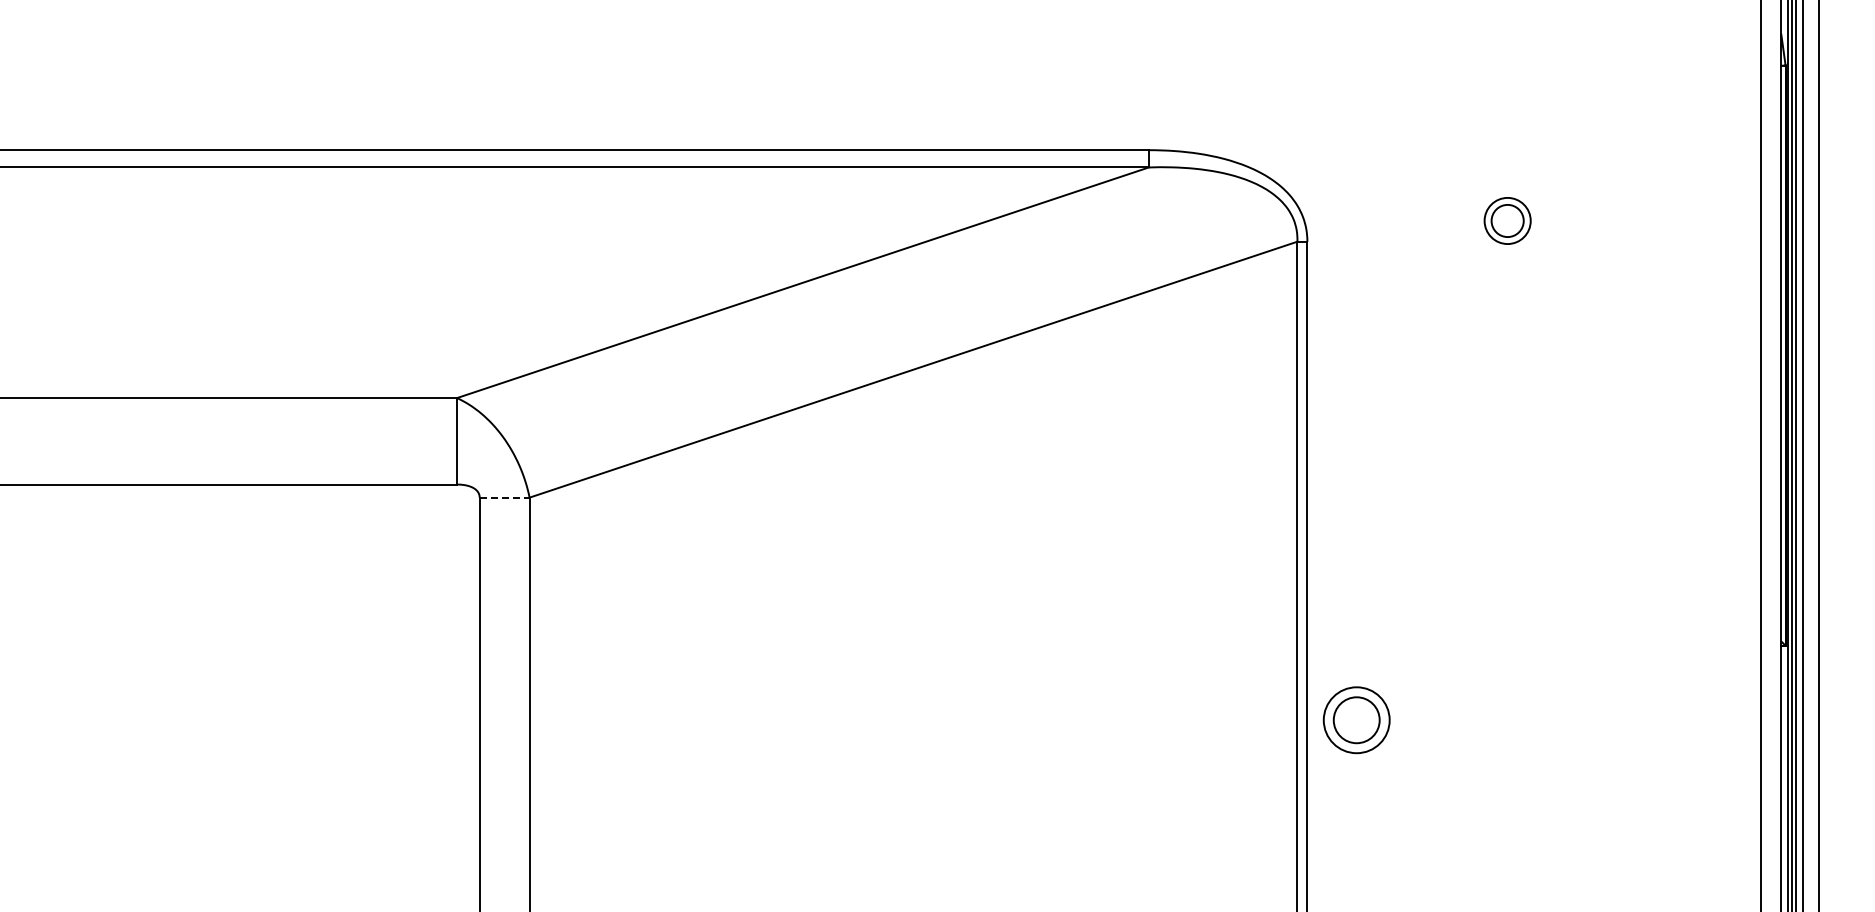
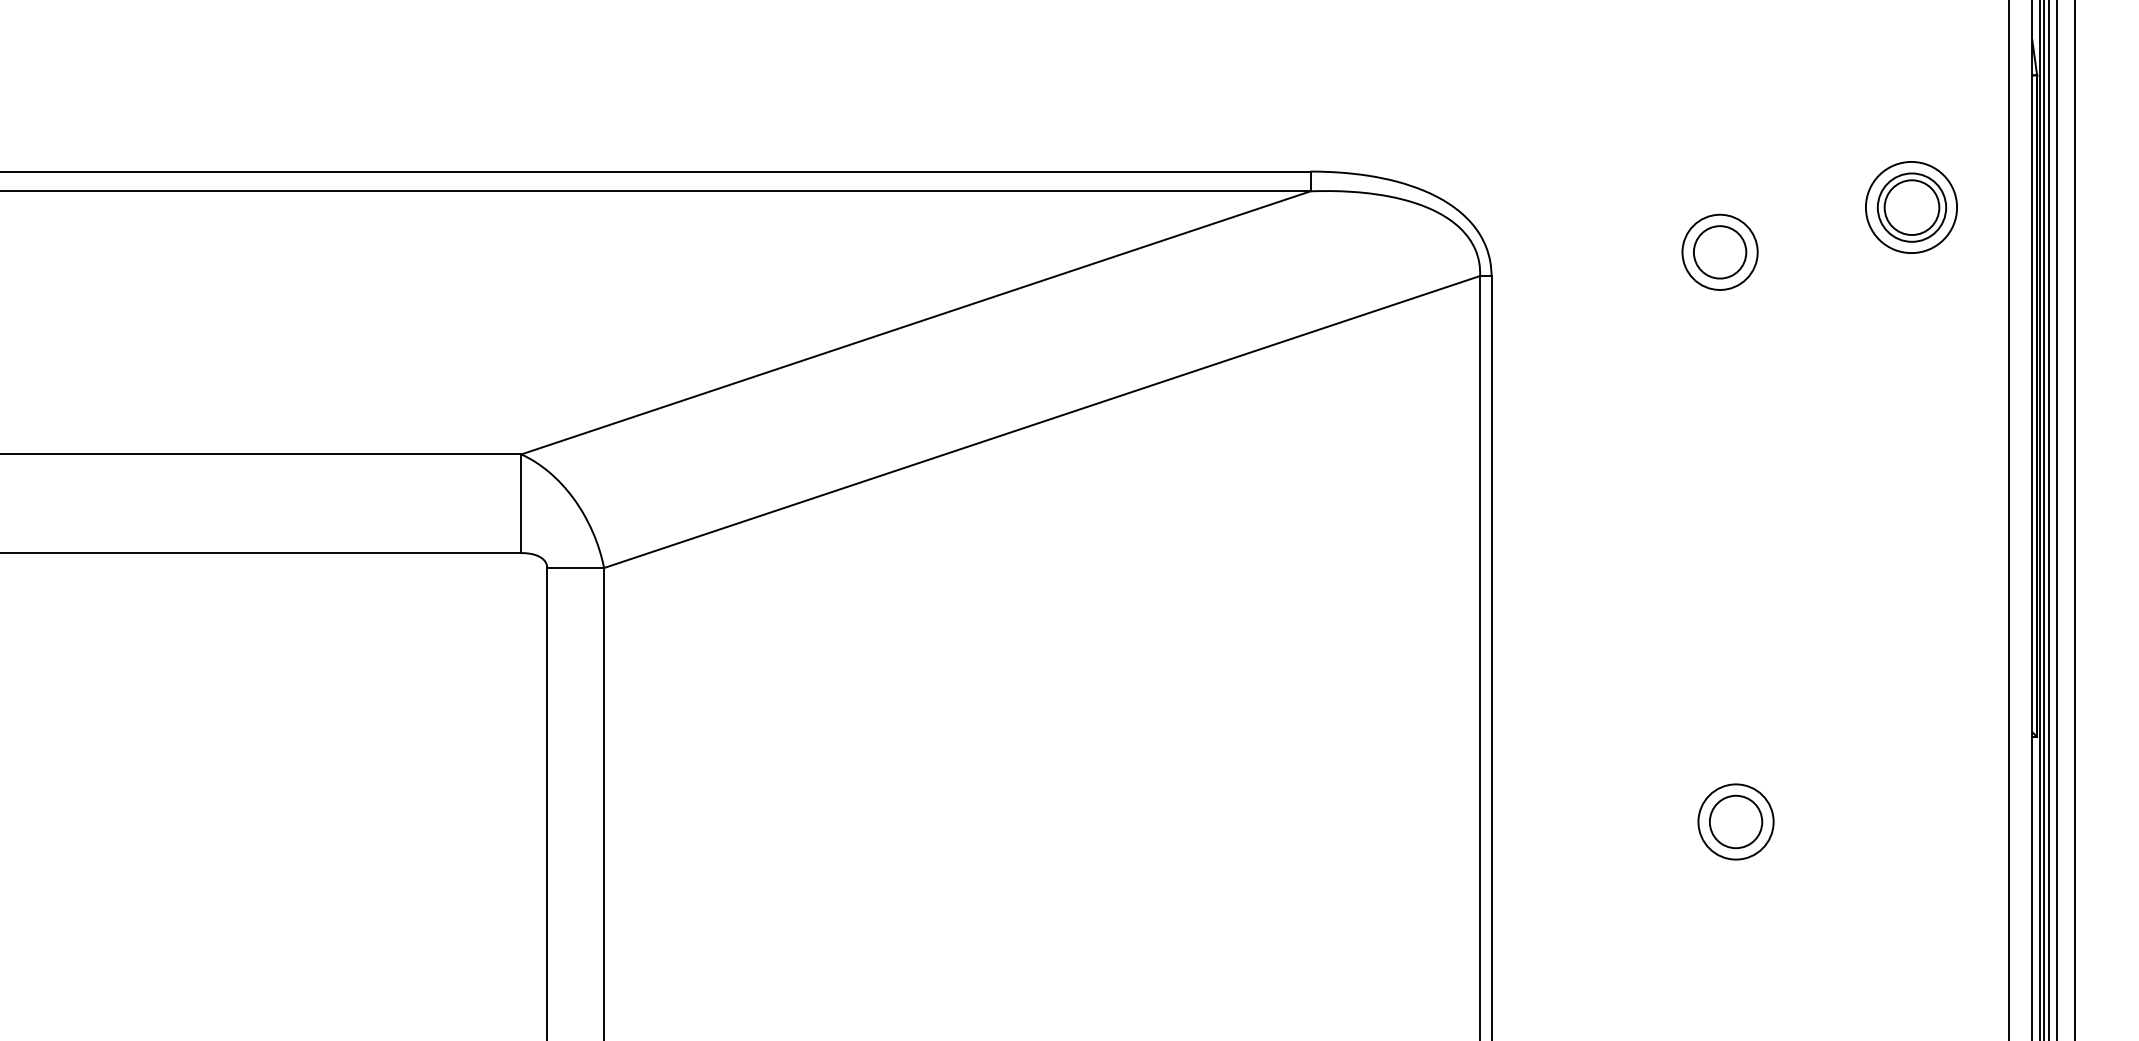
part: (1675, 181) -> (1911, 207), added
part: (1507, 220) -> (1719, 251), size x1.43
line: (504, 497) -> (575, 567), dashed -> solid
part: (1356, 720) -> (1735, 822), moved

